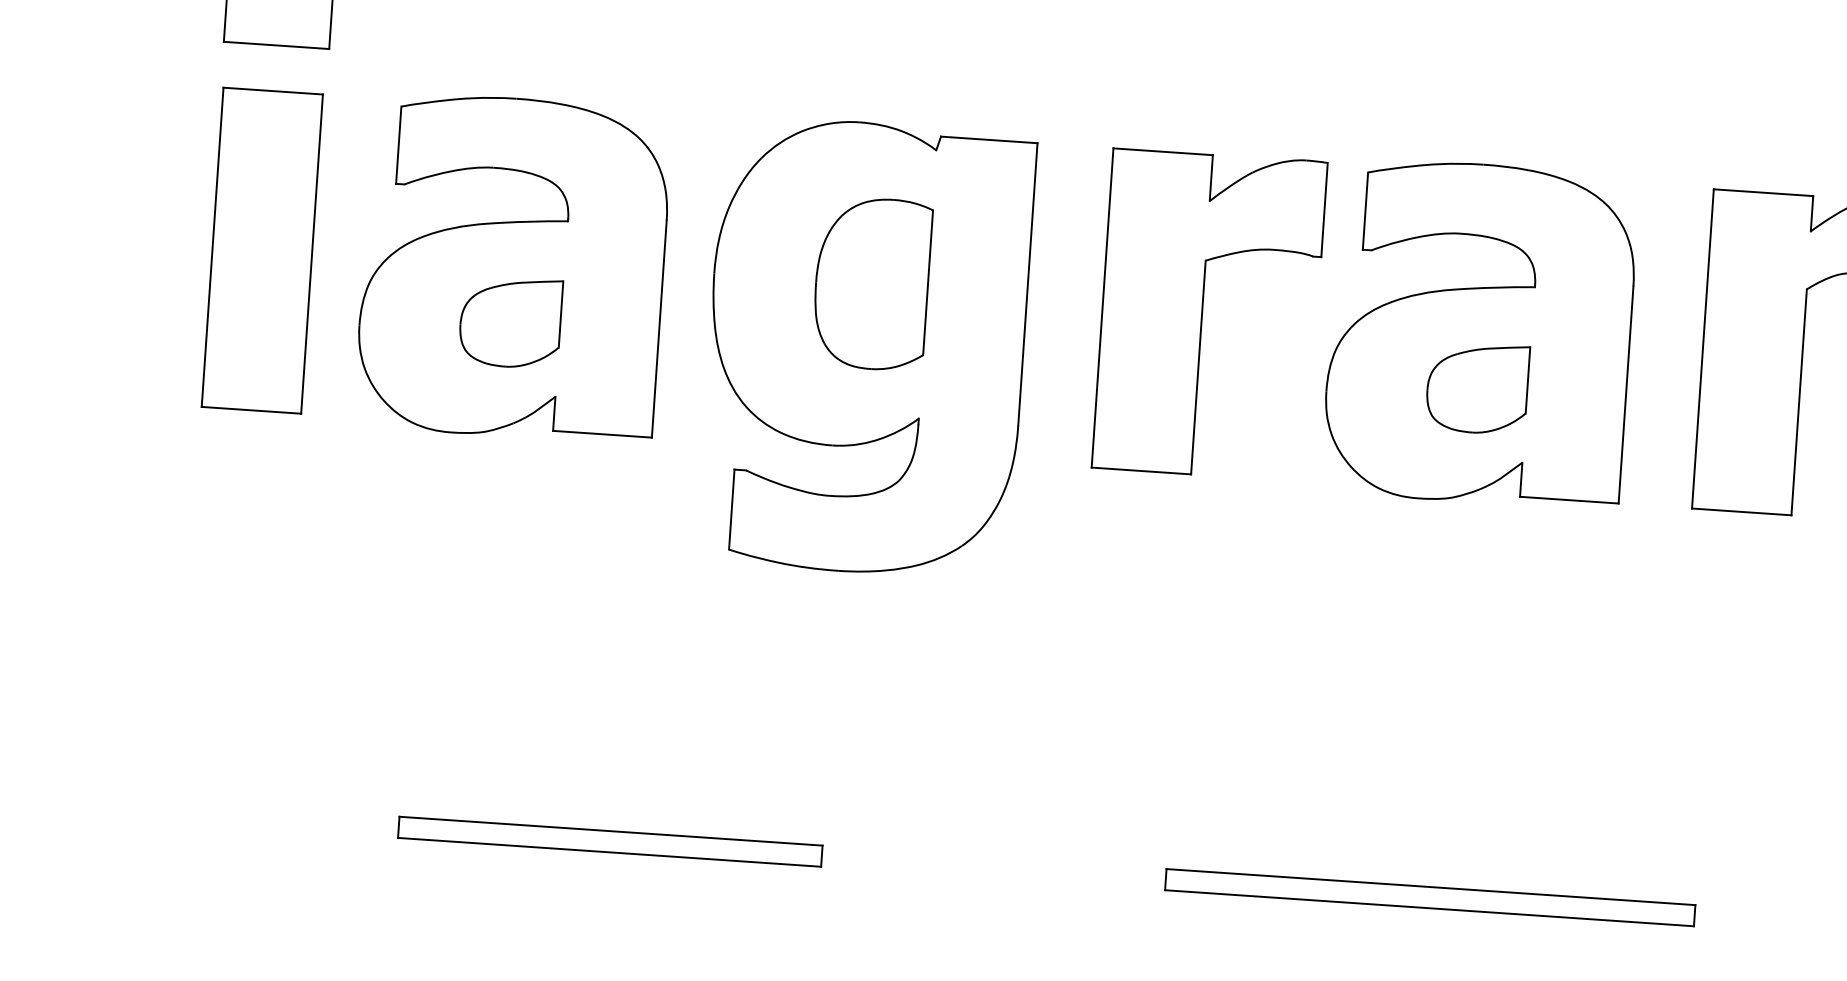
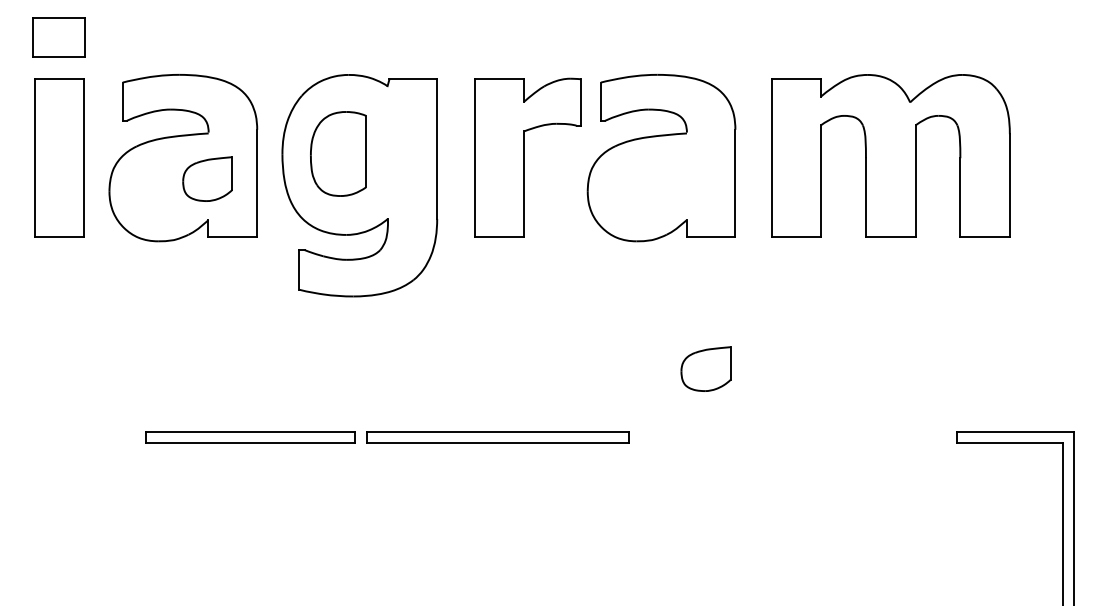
part: (872, 282) -> (338, 153), moved
part: (510, 321) -> (207, 178), moved
part: (1476, 386) -> (705, 368), moved
part: (1429, 897) -> (497, 437), moved

